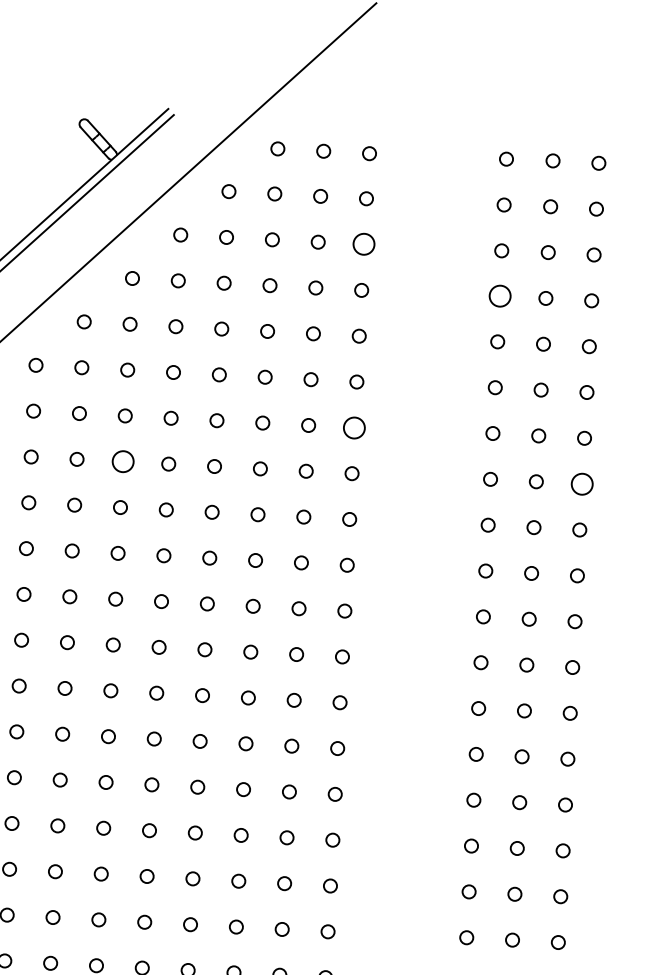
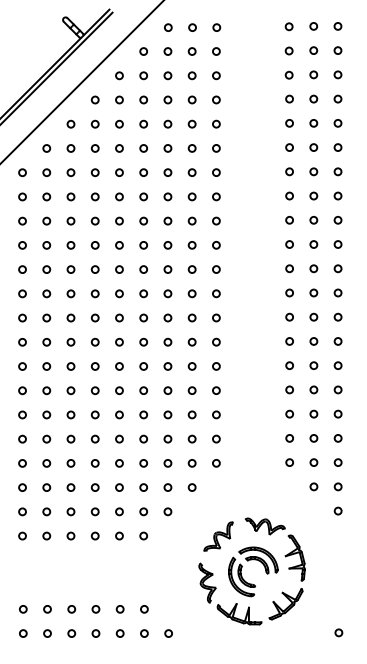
circle: (364, 244) -> (216, 75), size x0.62
circle: (500, 294) -> (289, 98), size x0.62
circle: (354, 427) -> (216, 172), size x0.62
circle: (121, 460) -> (94, 196), size x0.62
circle: (581, 483) -> (337, 195), size x0.62

